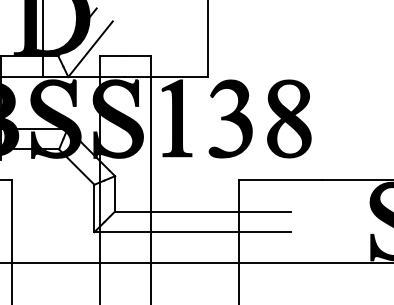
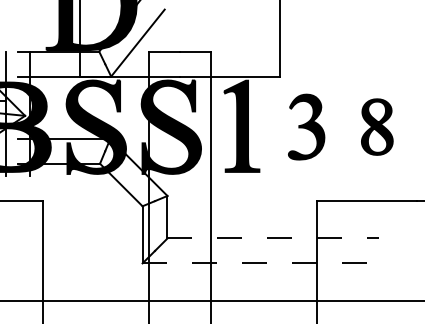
part: (230, 118) -> (306, 126), size x0.7
part: (289, 118) -> (377, 126), size x0.6
line: (203, 211) -> (273, 238), solid -> dashed
line: (193, 232) -> (261, 263), solid -> dashed

